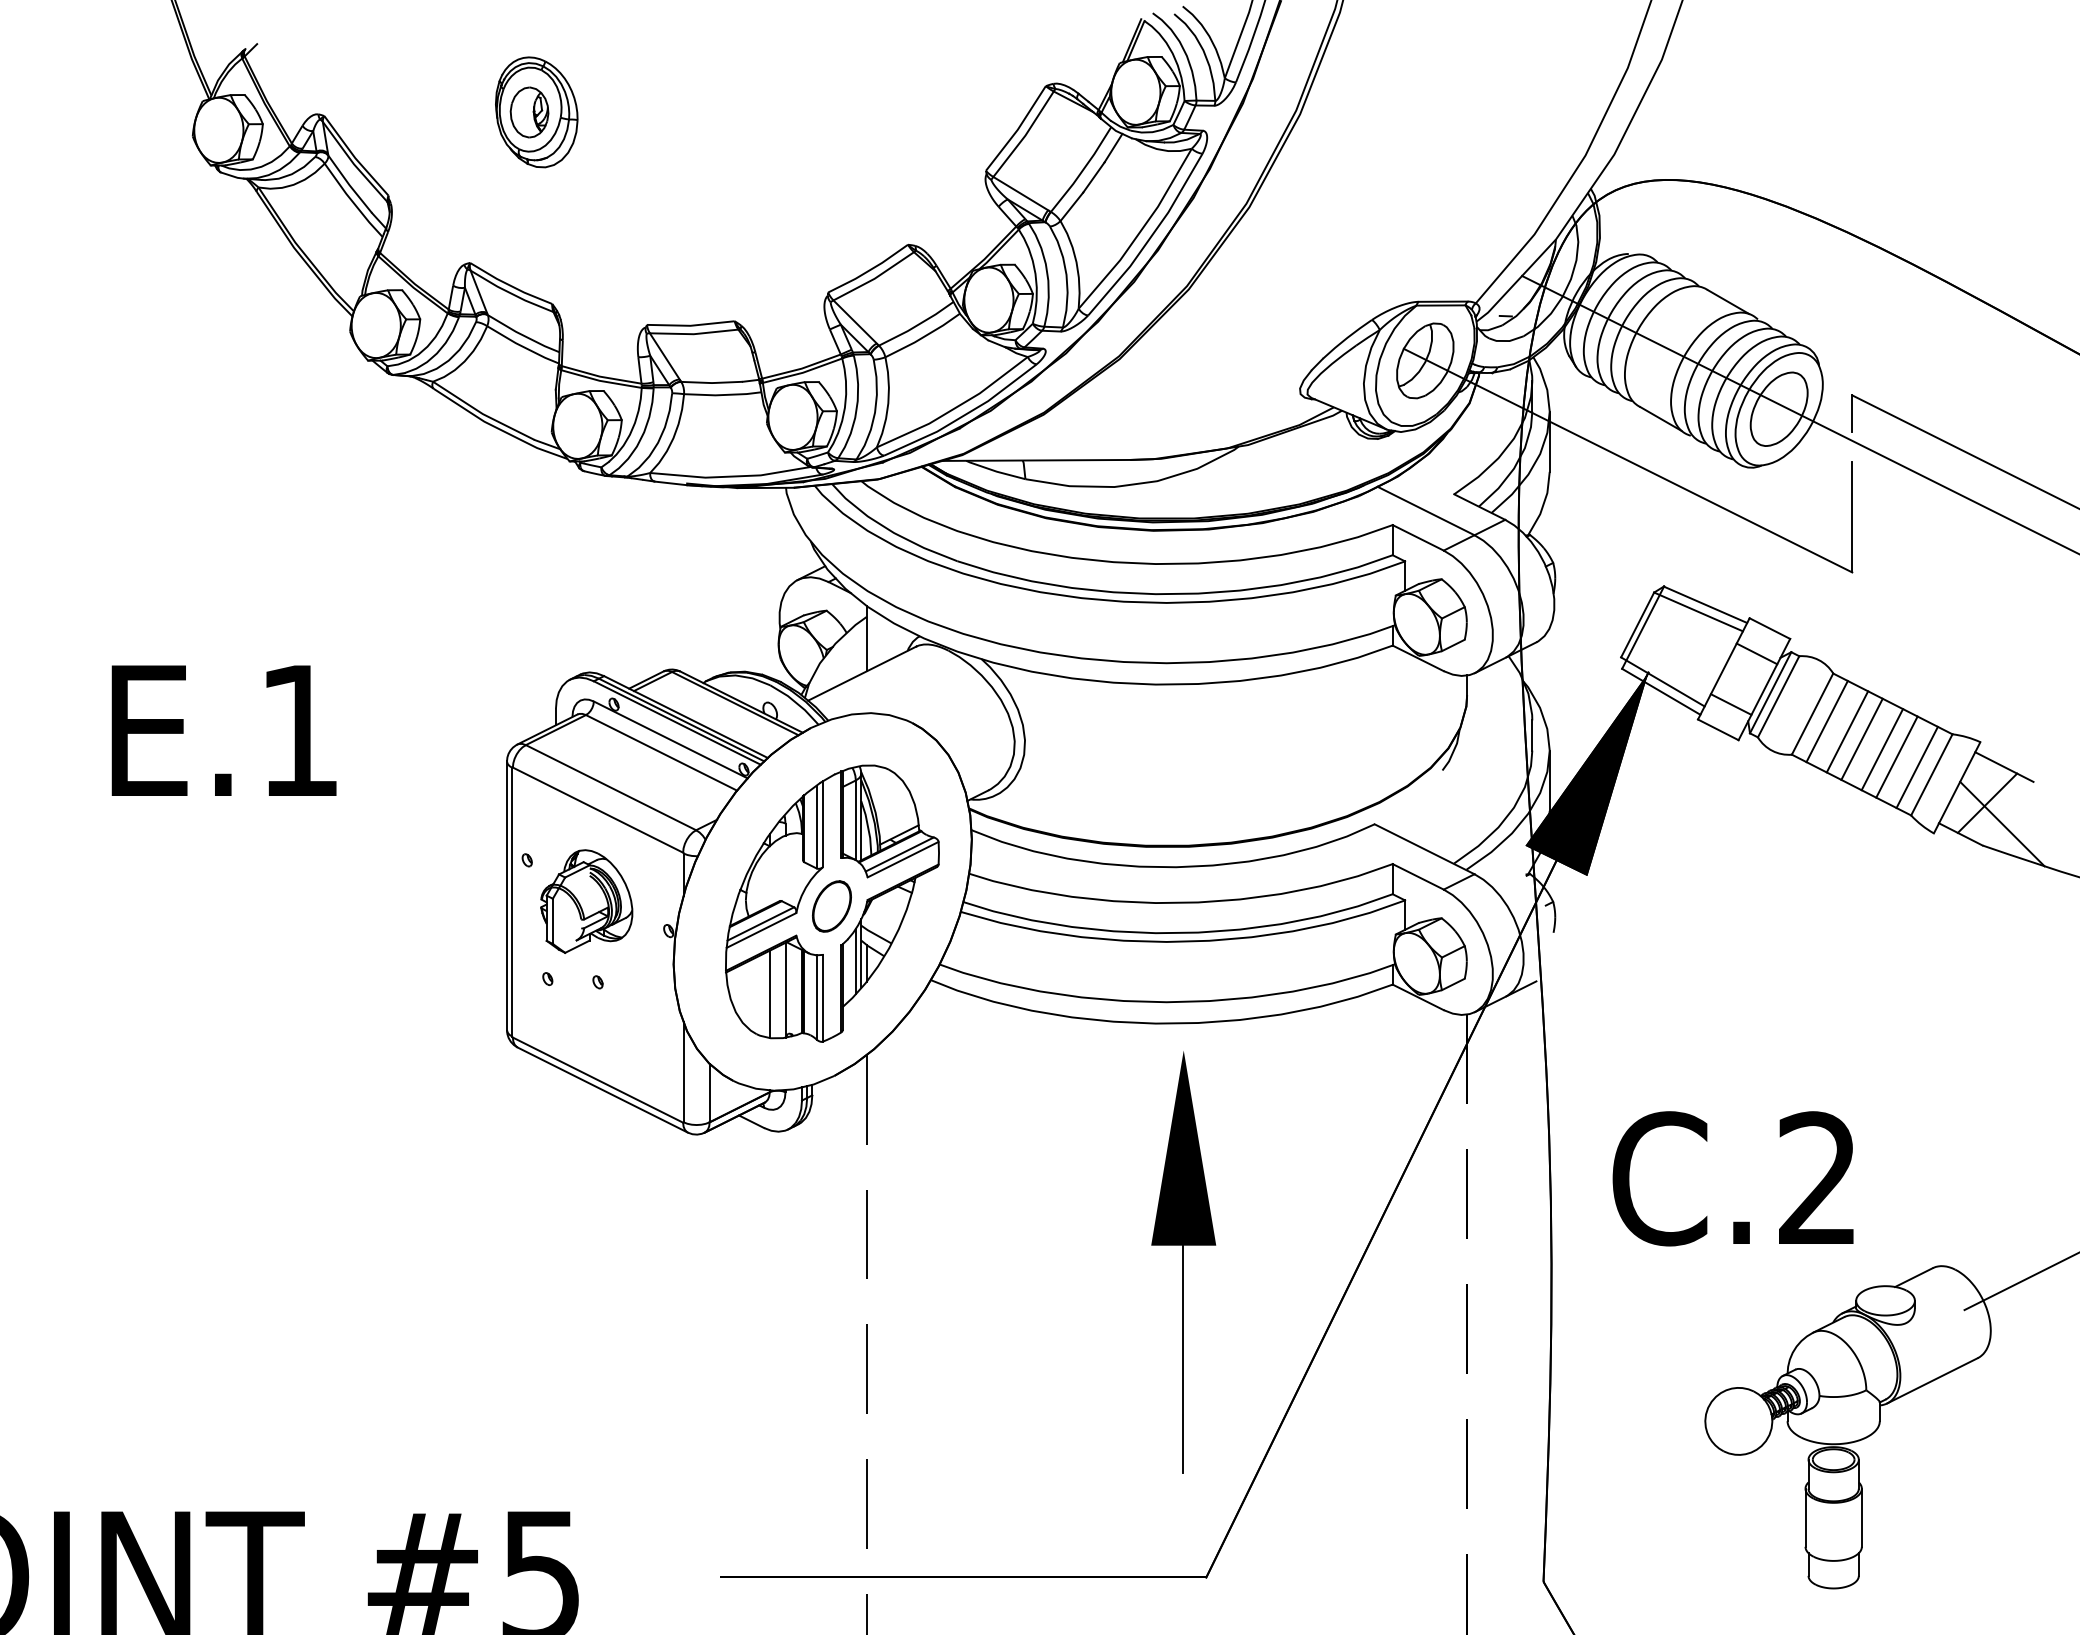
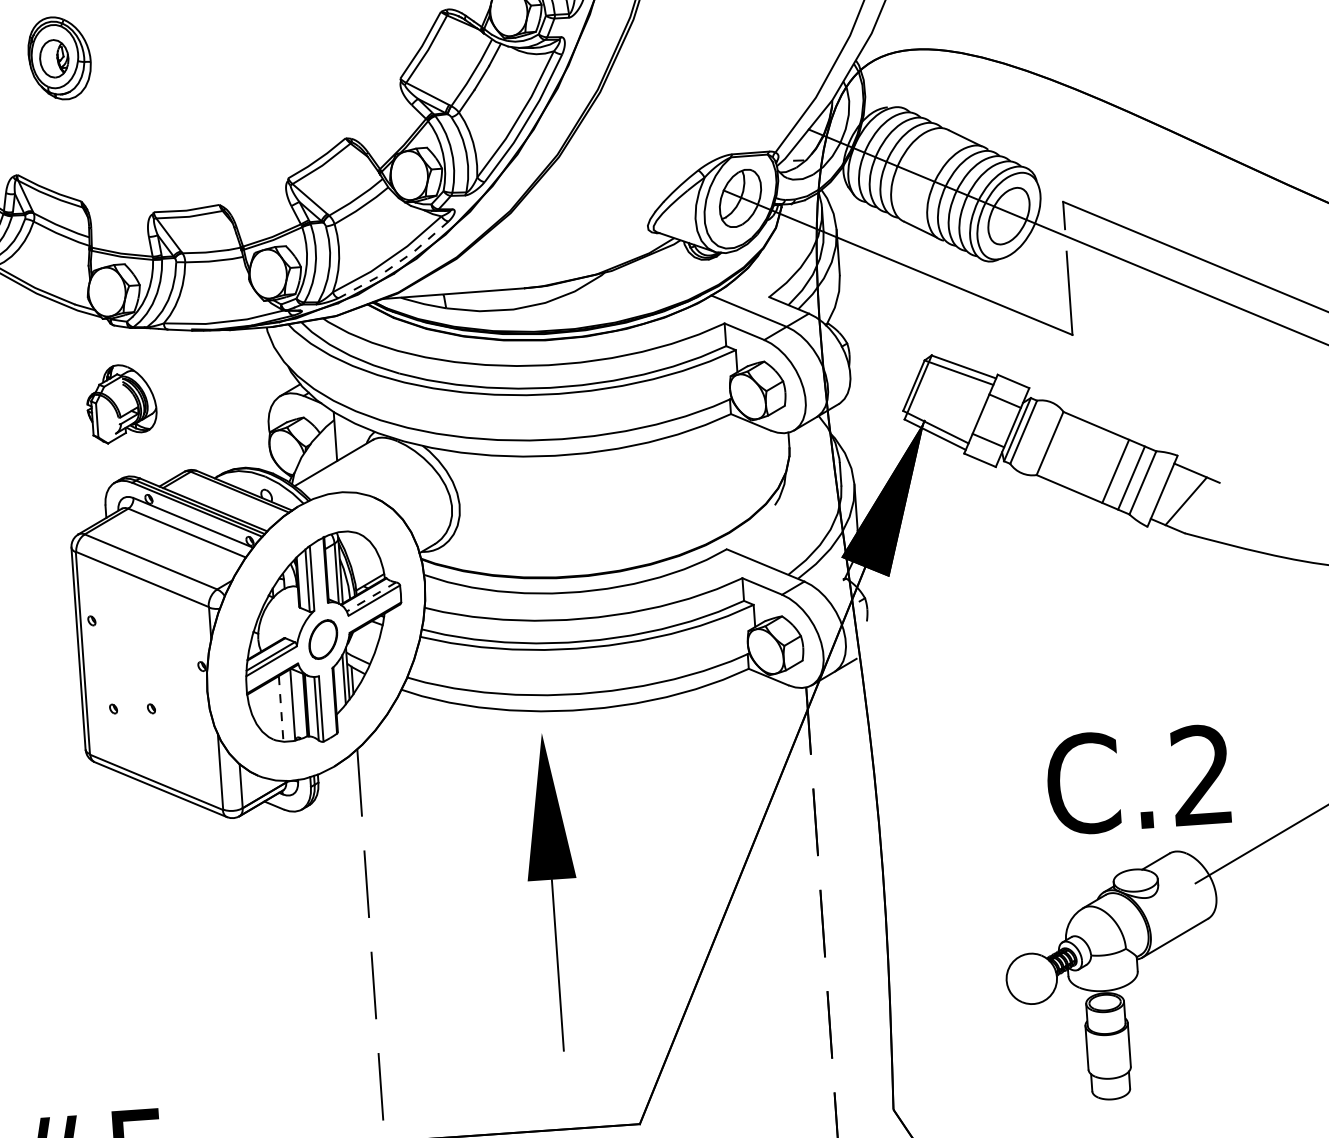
line: (963, 415) -> (396, 263), solid -> dashed
line: (1826, 721) -> (1060, 448), removed
line: (1847, 731) -> (1077, 454), removed
line: (1861, 738) -> (1088, 459), removed
line: (1882, 749) -> (1104, 466), removed
line: (2002, 823) -> (1198, 515), removed
line: (899, 854) -> (371, 596), solid -> dashed
part: (586, 901) -> (121, 403), moved
line: (769, 994) -> (280, 709), solid -> dashed
text: (1732, 1178) -> (1137, 779), moved
part: (1183, 1262) -> (552, 892), moved

